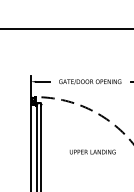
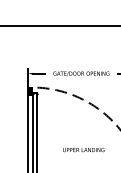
text: (92, 152) -> (83, 150), moved

